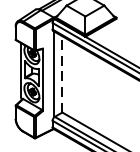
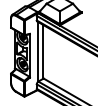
line: (62, 73) -> (43, 51), dashed -> solid

